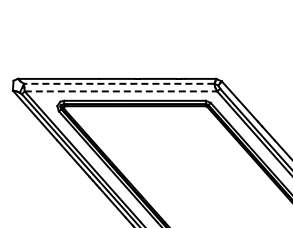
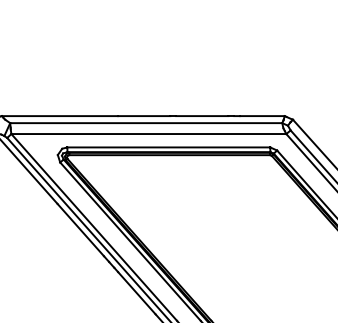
line: (118, 83) -> (145, 122), dashed -> solid
line: (121, 91) -> (149, 134), dashed -> solid

